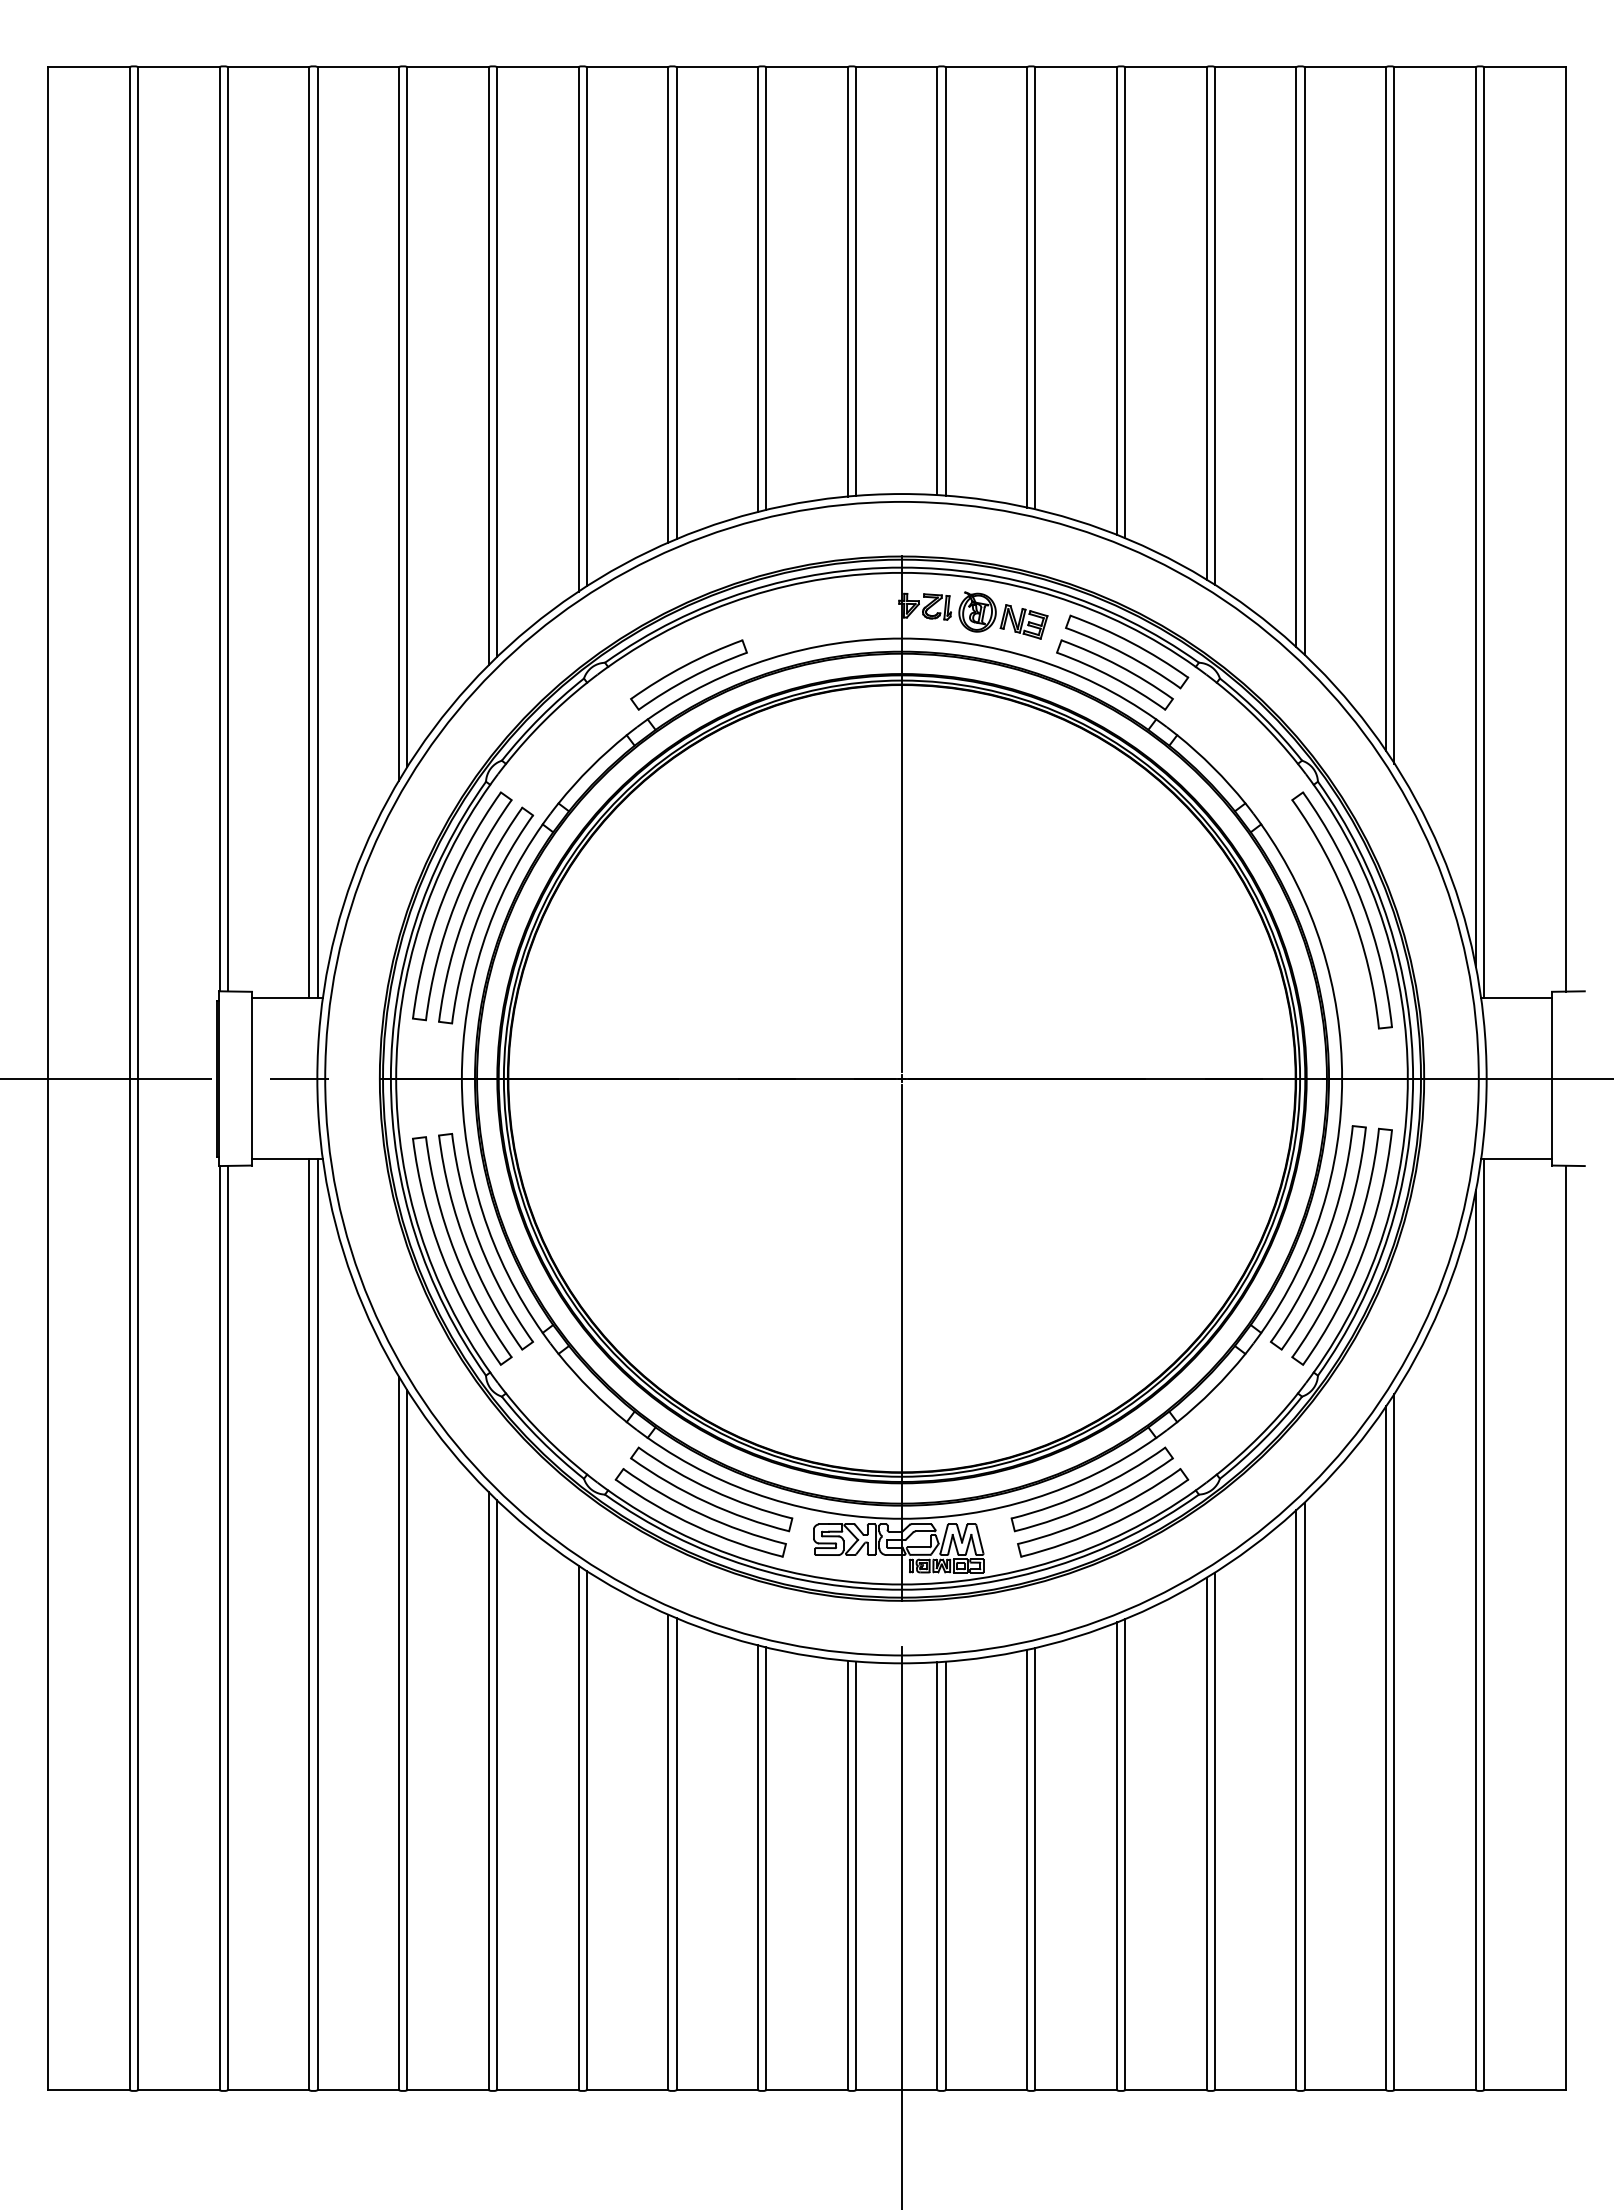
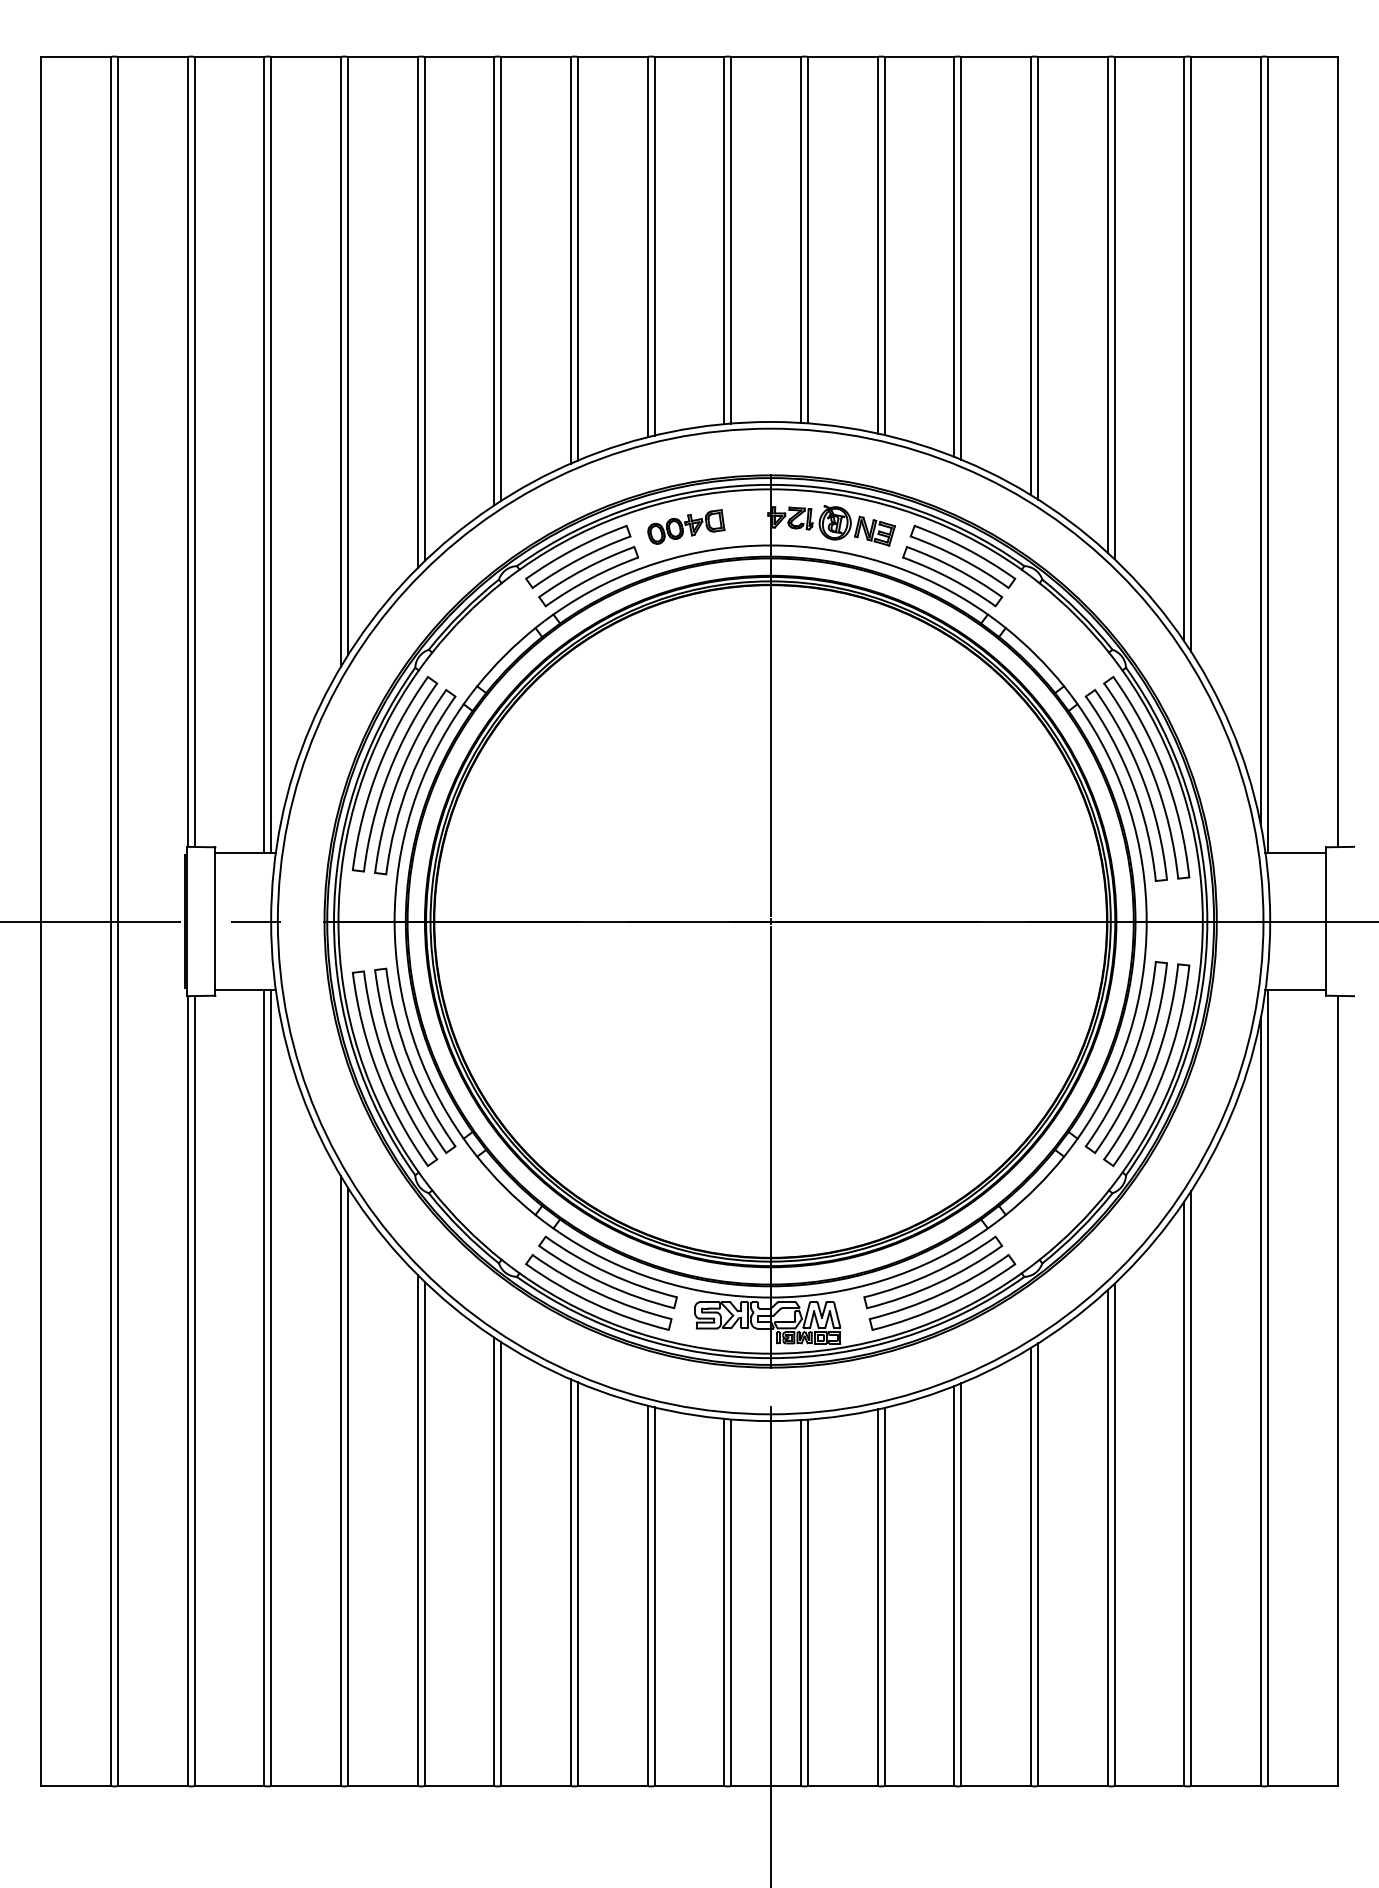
part: (803, 616) -> (686, 526), added
part: (676, 651) -> (578, 556), added
part: (1323, 915) -> (1130, 782), added

